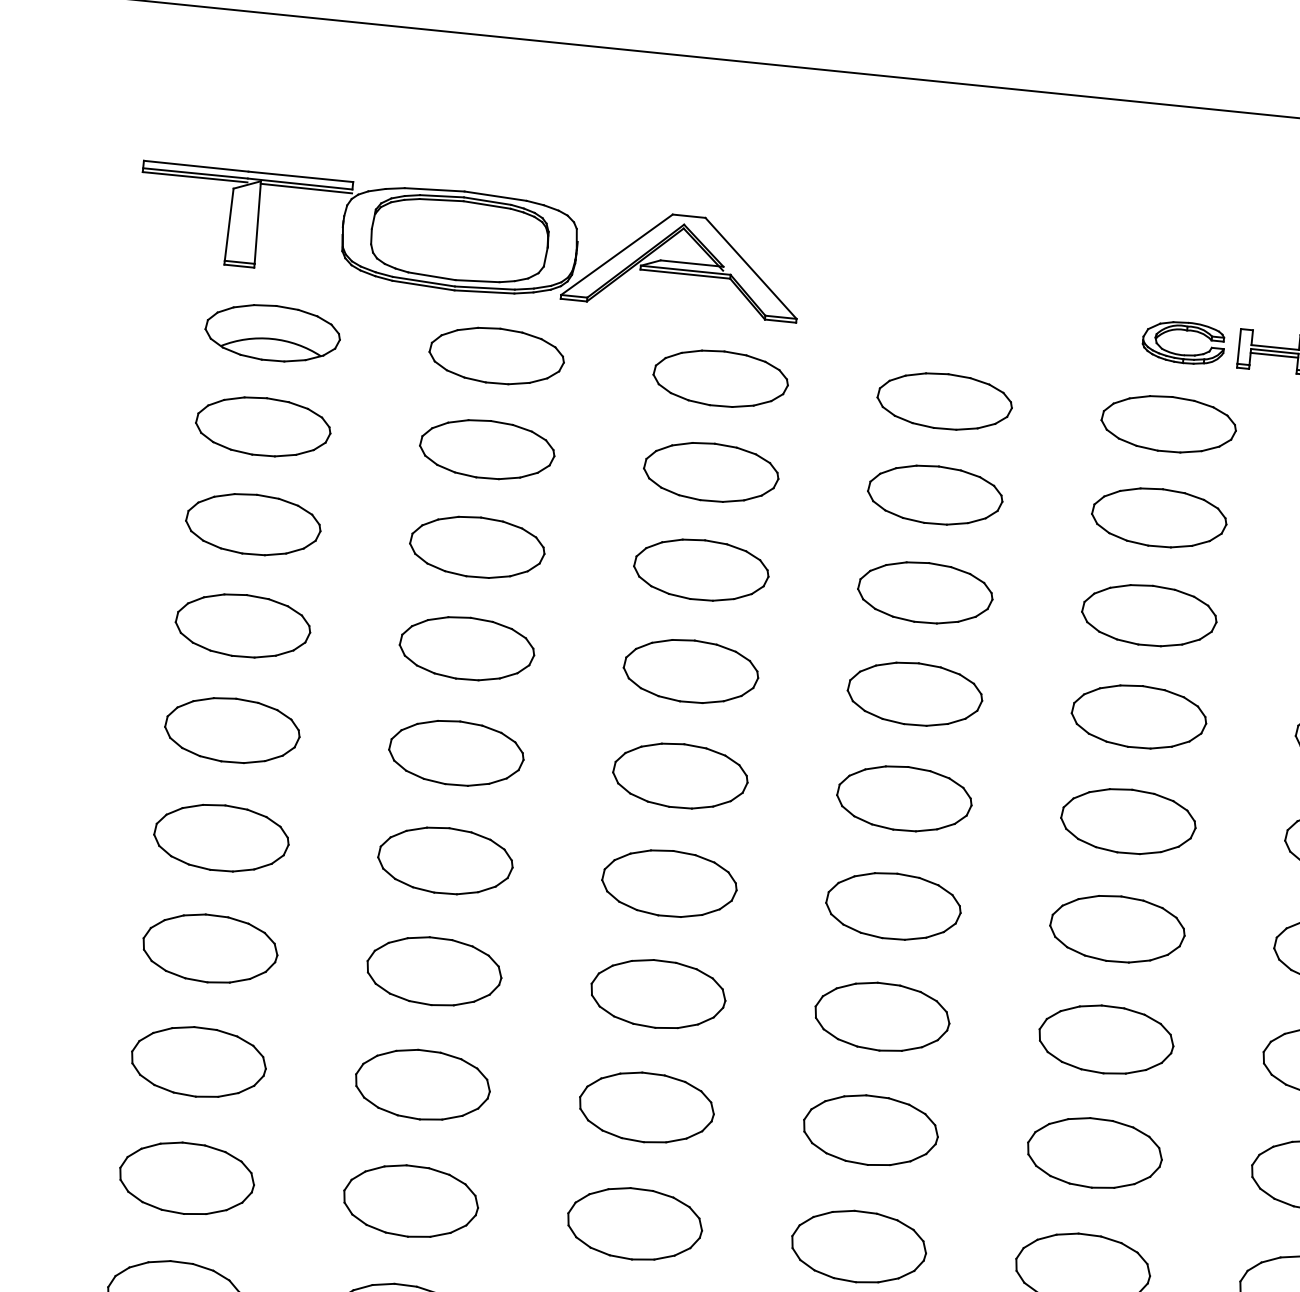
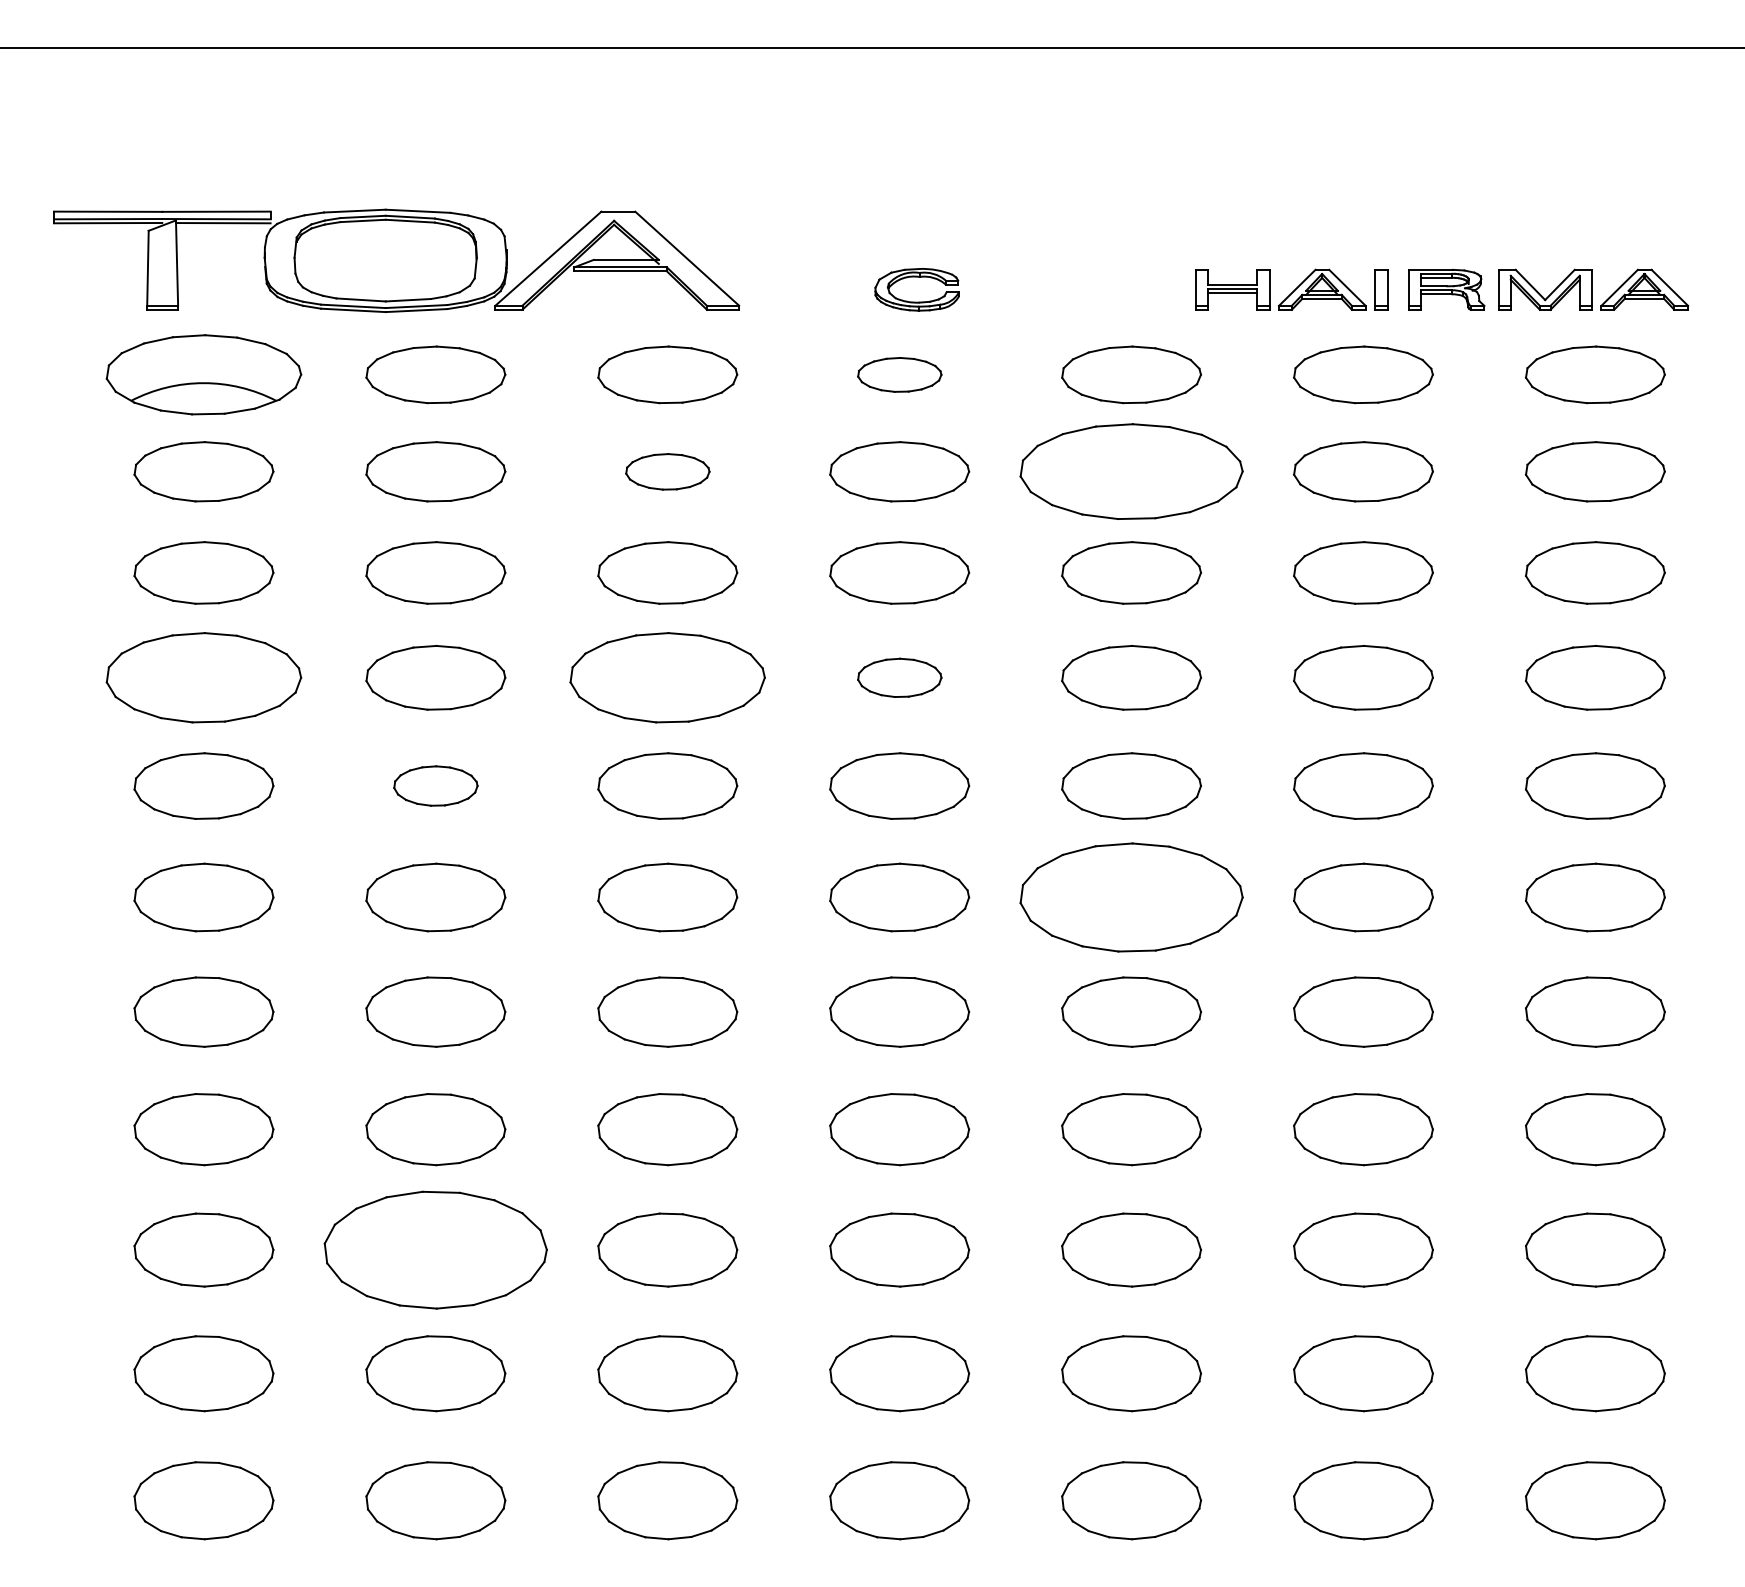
part: (1184, 330) -> (916, 277), moved
part: (272, 332) -> (203, 374), size x1.4
part: (944, 401) -> (899, 374), size x0.6
part: (711, 472) -> (667, 471), size x0.6
part: (1159, 517) -> (1131, 471), size x1.6
part: (242, 625) -> (203, 677), size x1.4
part: (690, 671) -> (667, 677), size x1.4
part: (914, 693) -> (899, 677), size x0.6
part: (456, 752) -> (435, 785), size x0.6
part: (1117, 929) -> (1131, 897), size x1.6
part: (410, 1200) -> (435, 1249), size x1.6

